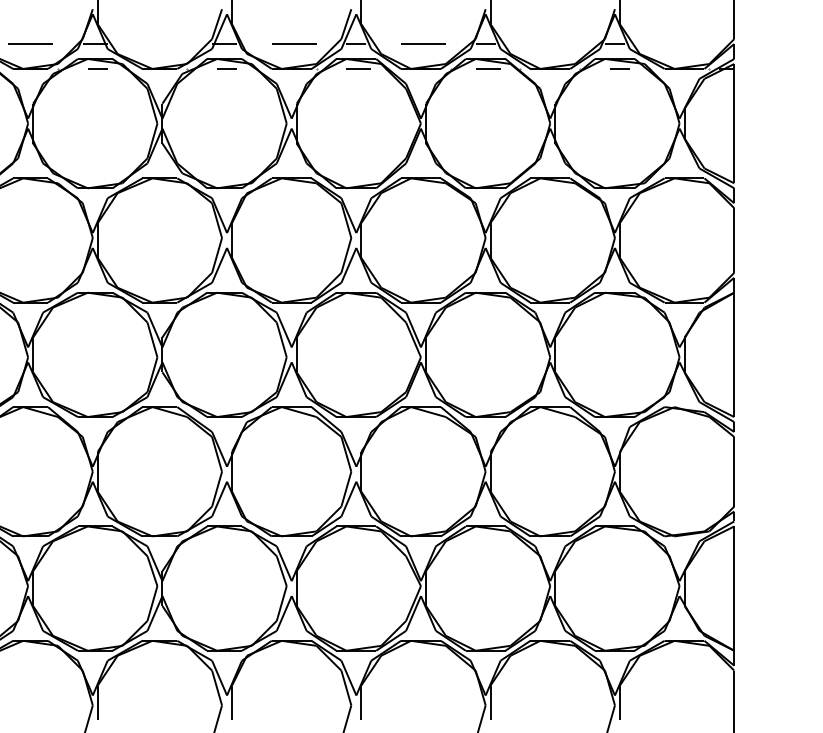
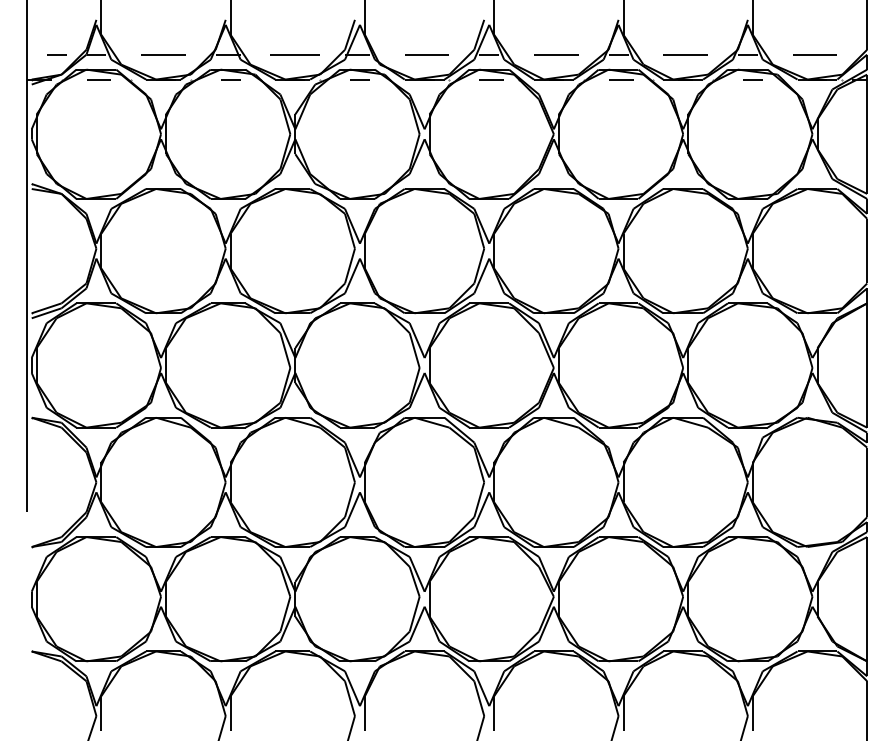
line: (161, 43) -> (294, 54), added
line: (552, 43) -> (685, 54), added
line: (681, 43) -> (814, 54), added

